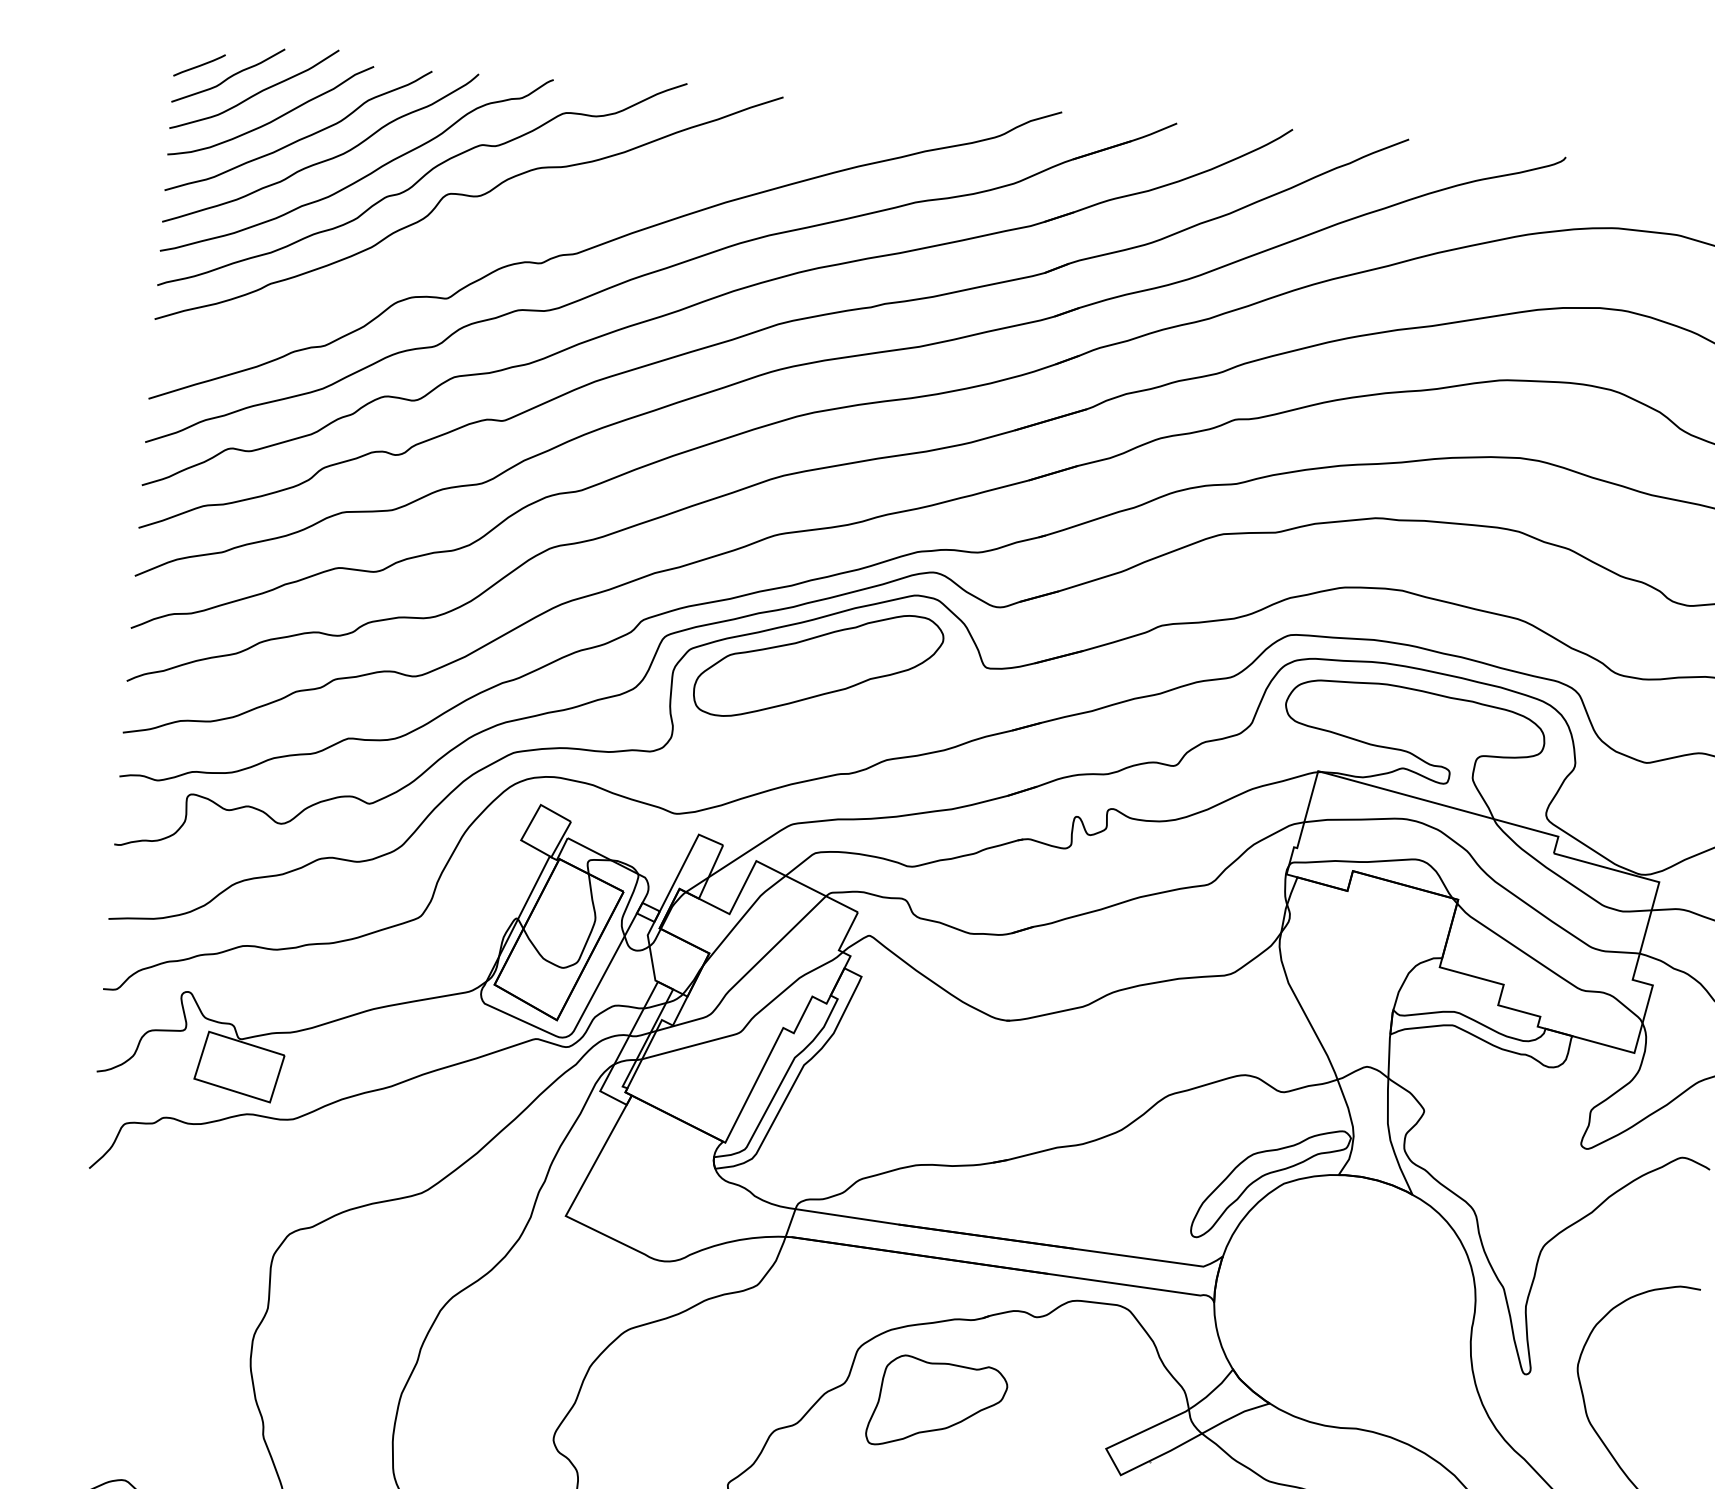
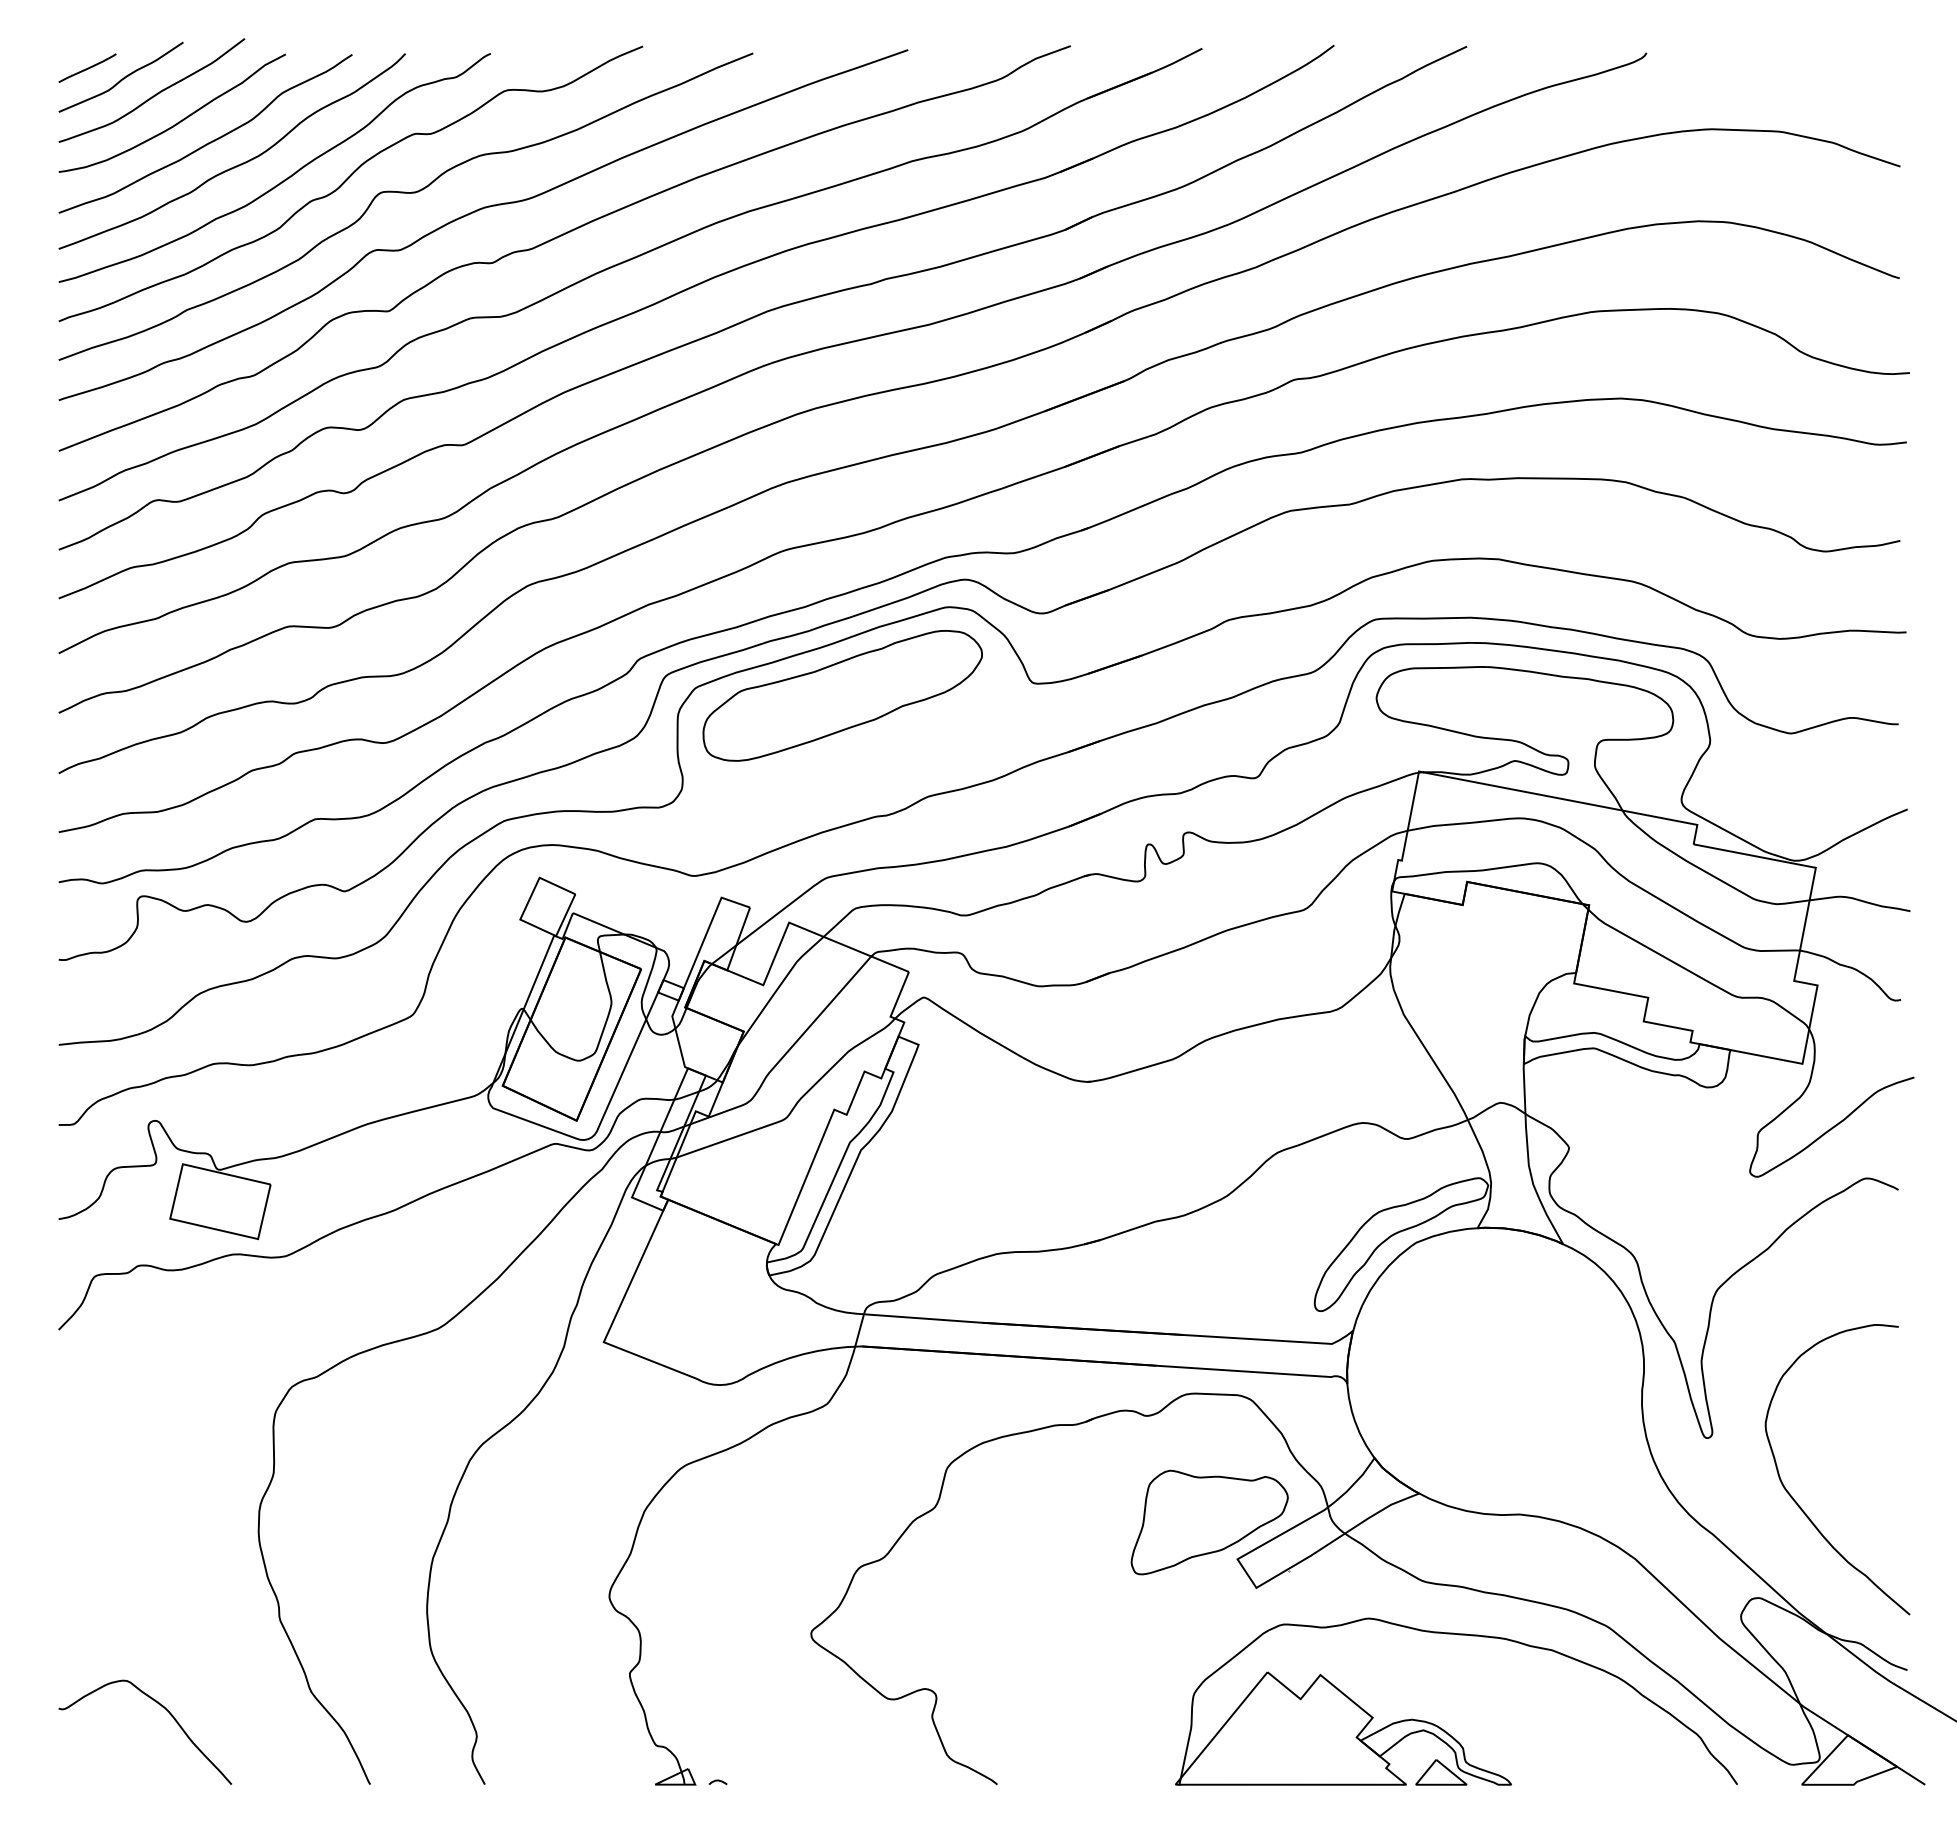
curve: (534, 216) -> (480, 210), added
part: (936, 1403) -> (1209, 1522), moved

